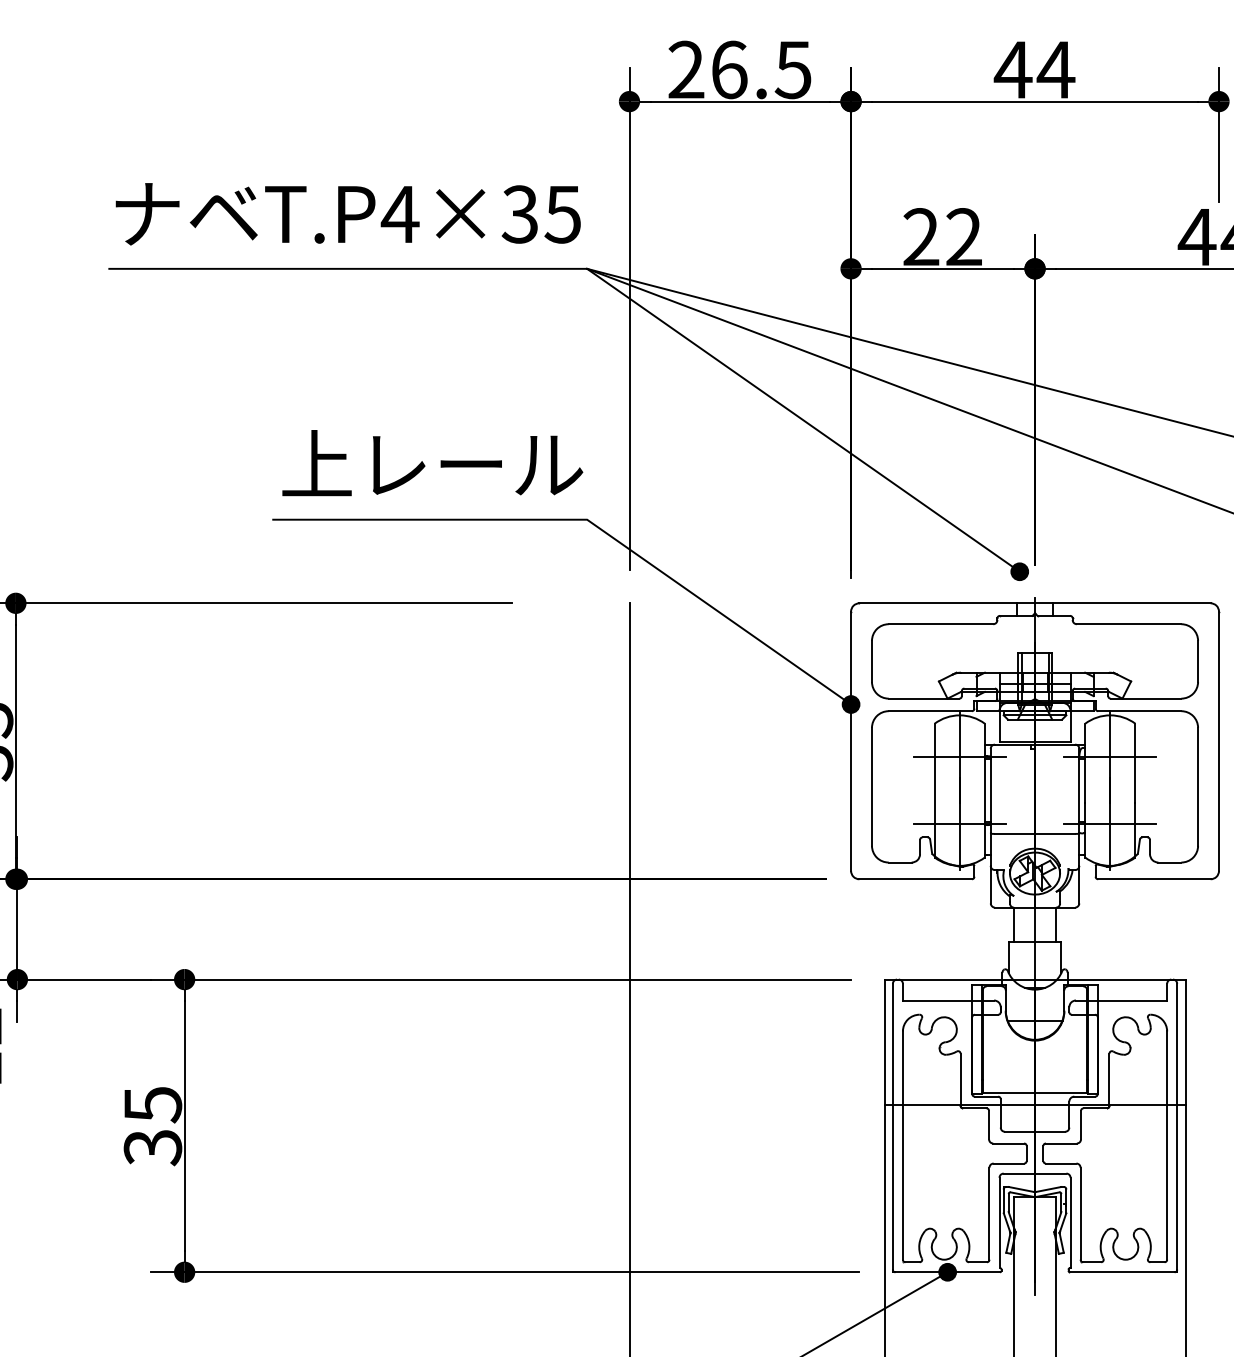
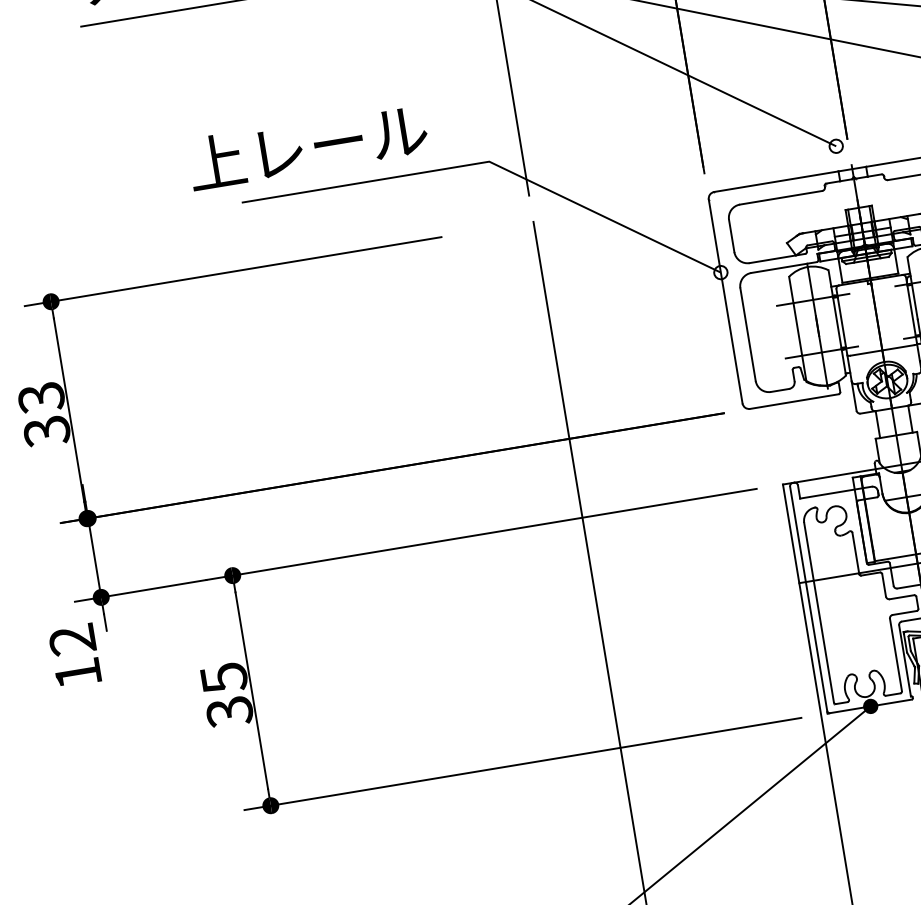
text: (432, 463) -> (307, 146), moved
fill: (1019, 571) -> (835, 146), removed
fill: (850, 704) -> (720, 272), removed

